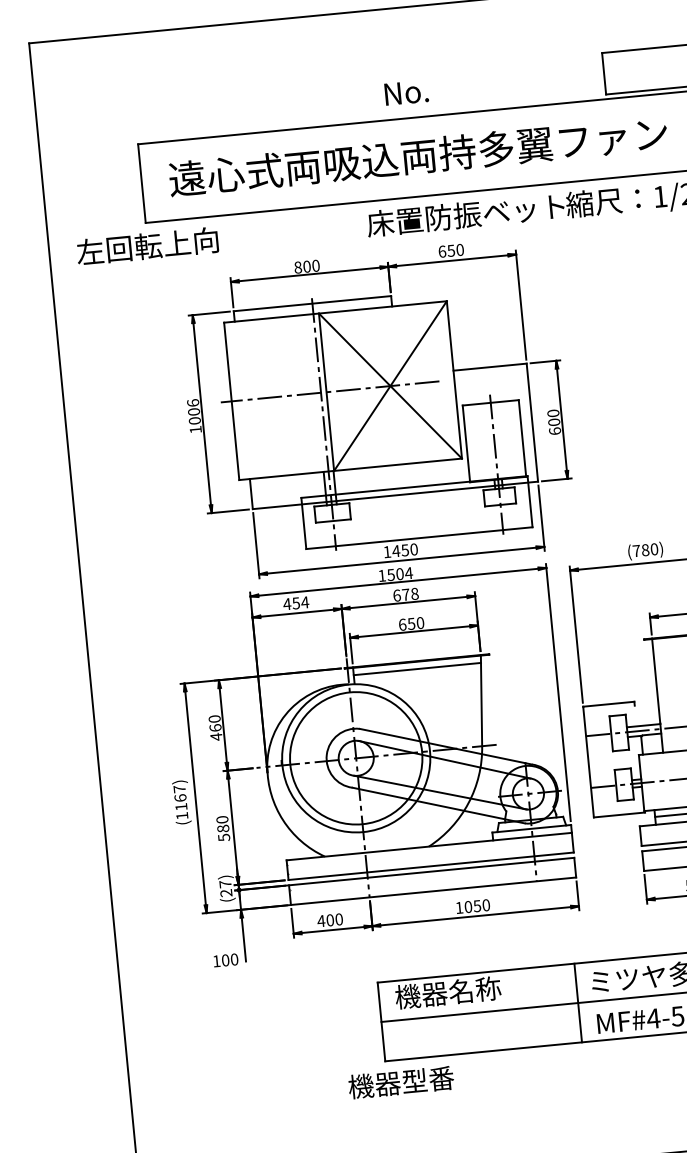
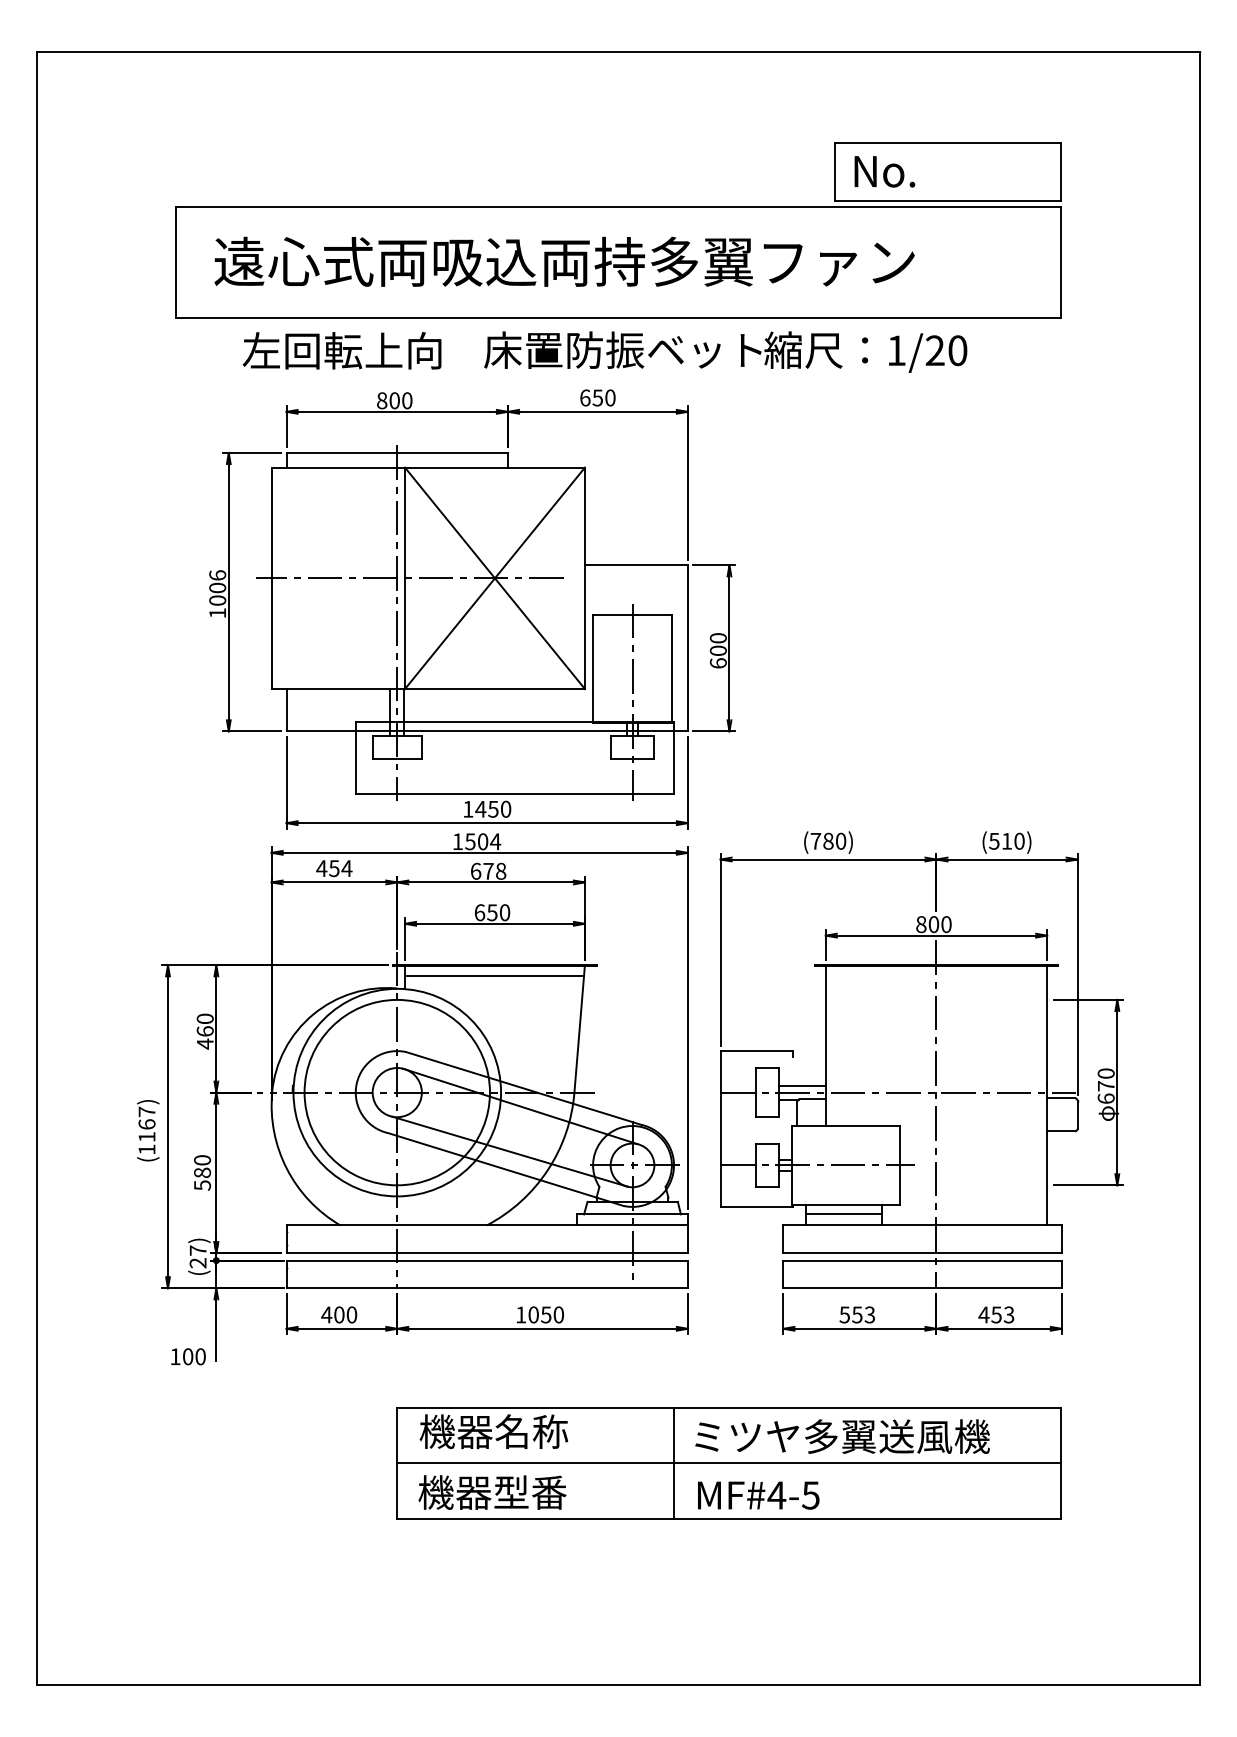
text: (406, 92) -> (884, 171), moved
text: (147, 246) -> (341, 350), moved
text: (401, 1082) -> (492, 1492), moved

